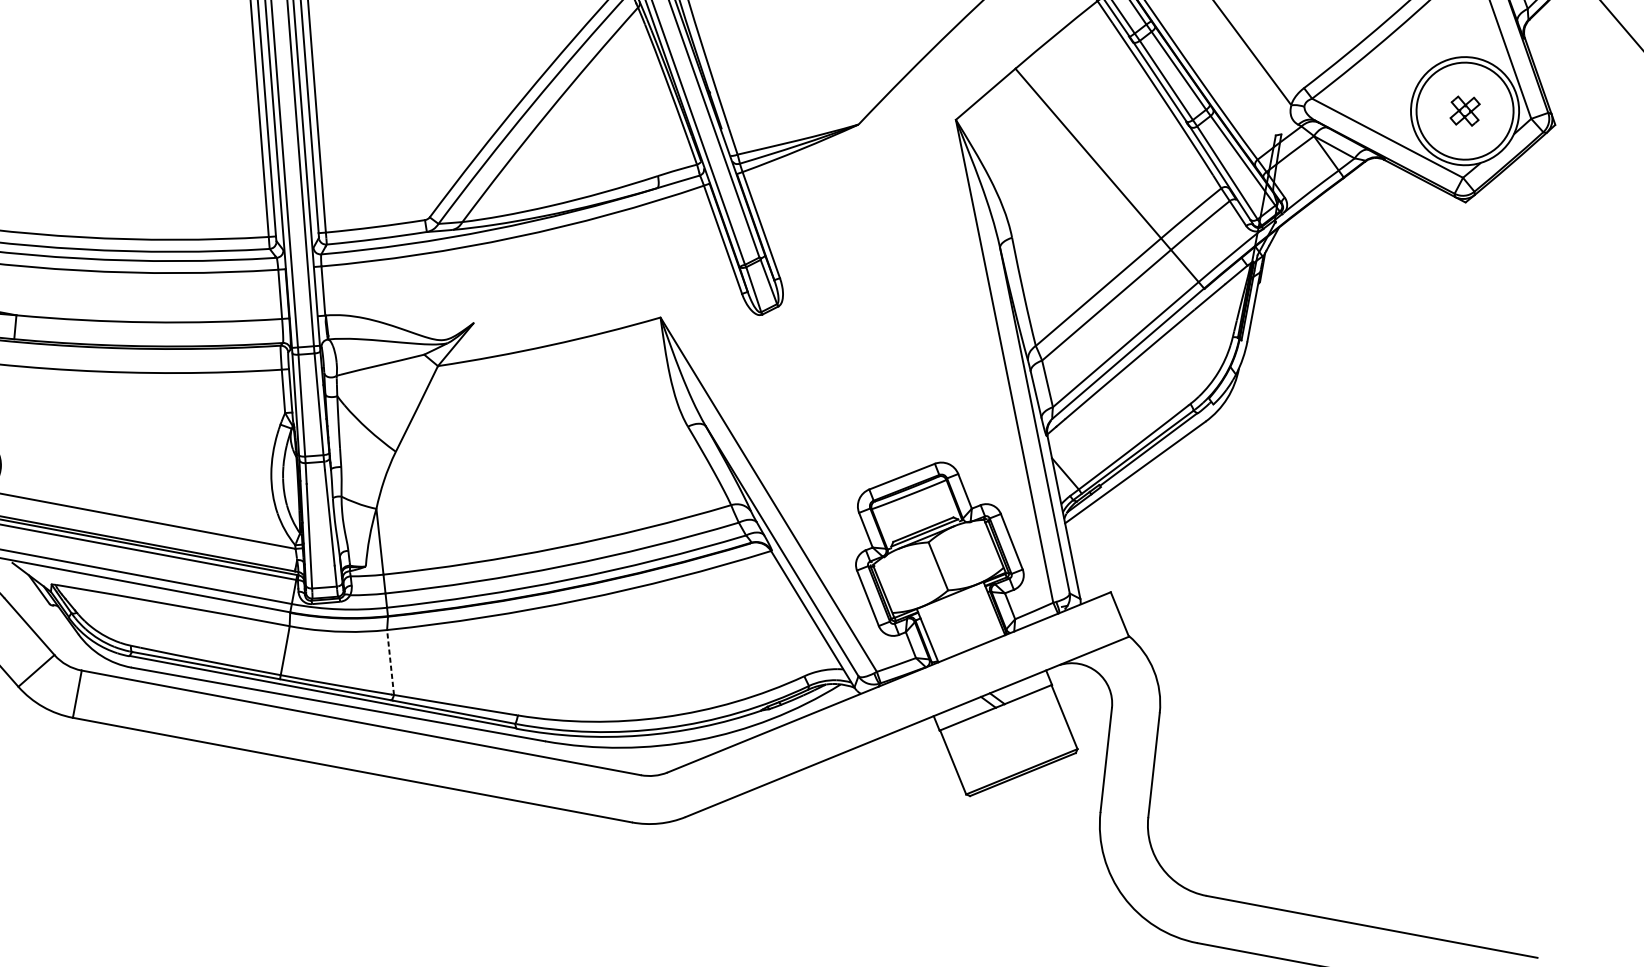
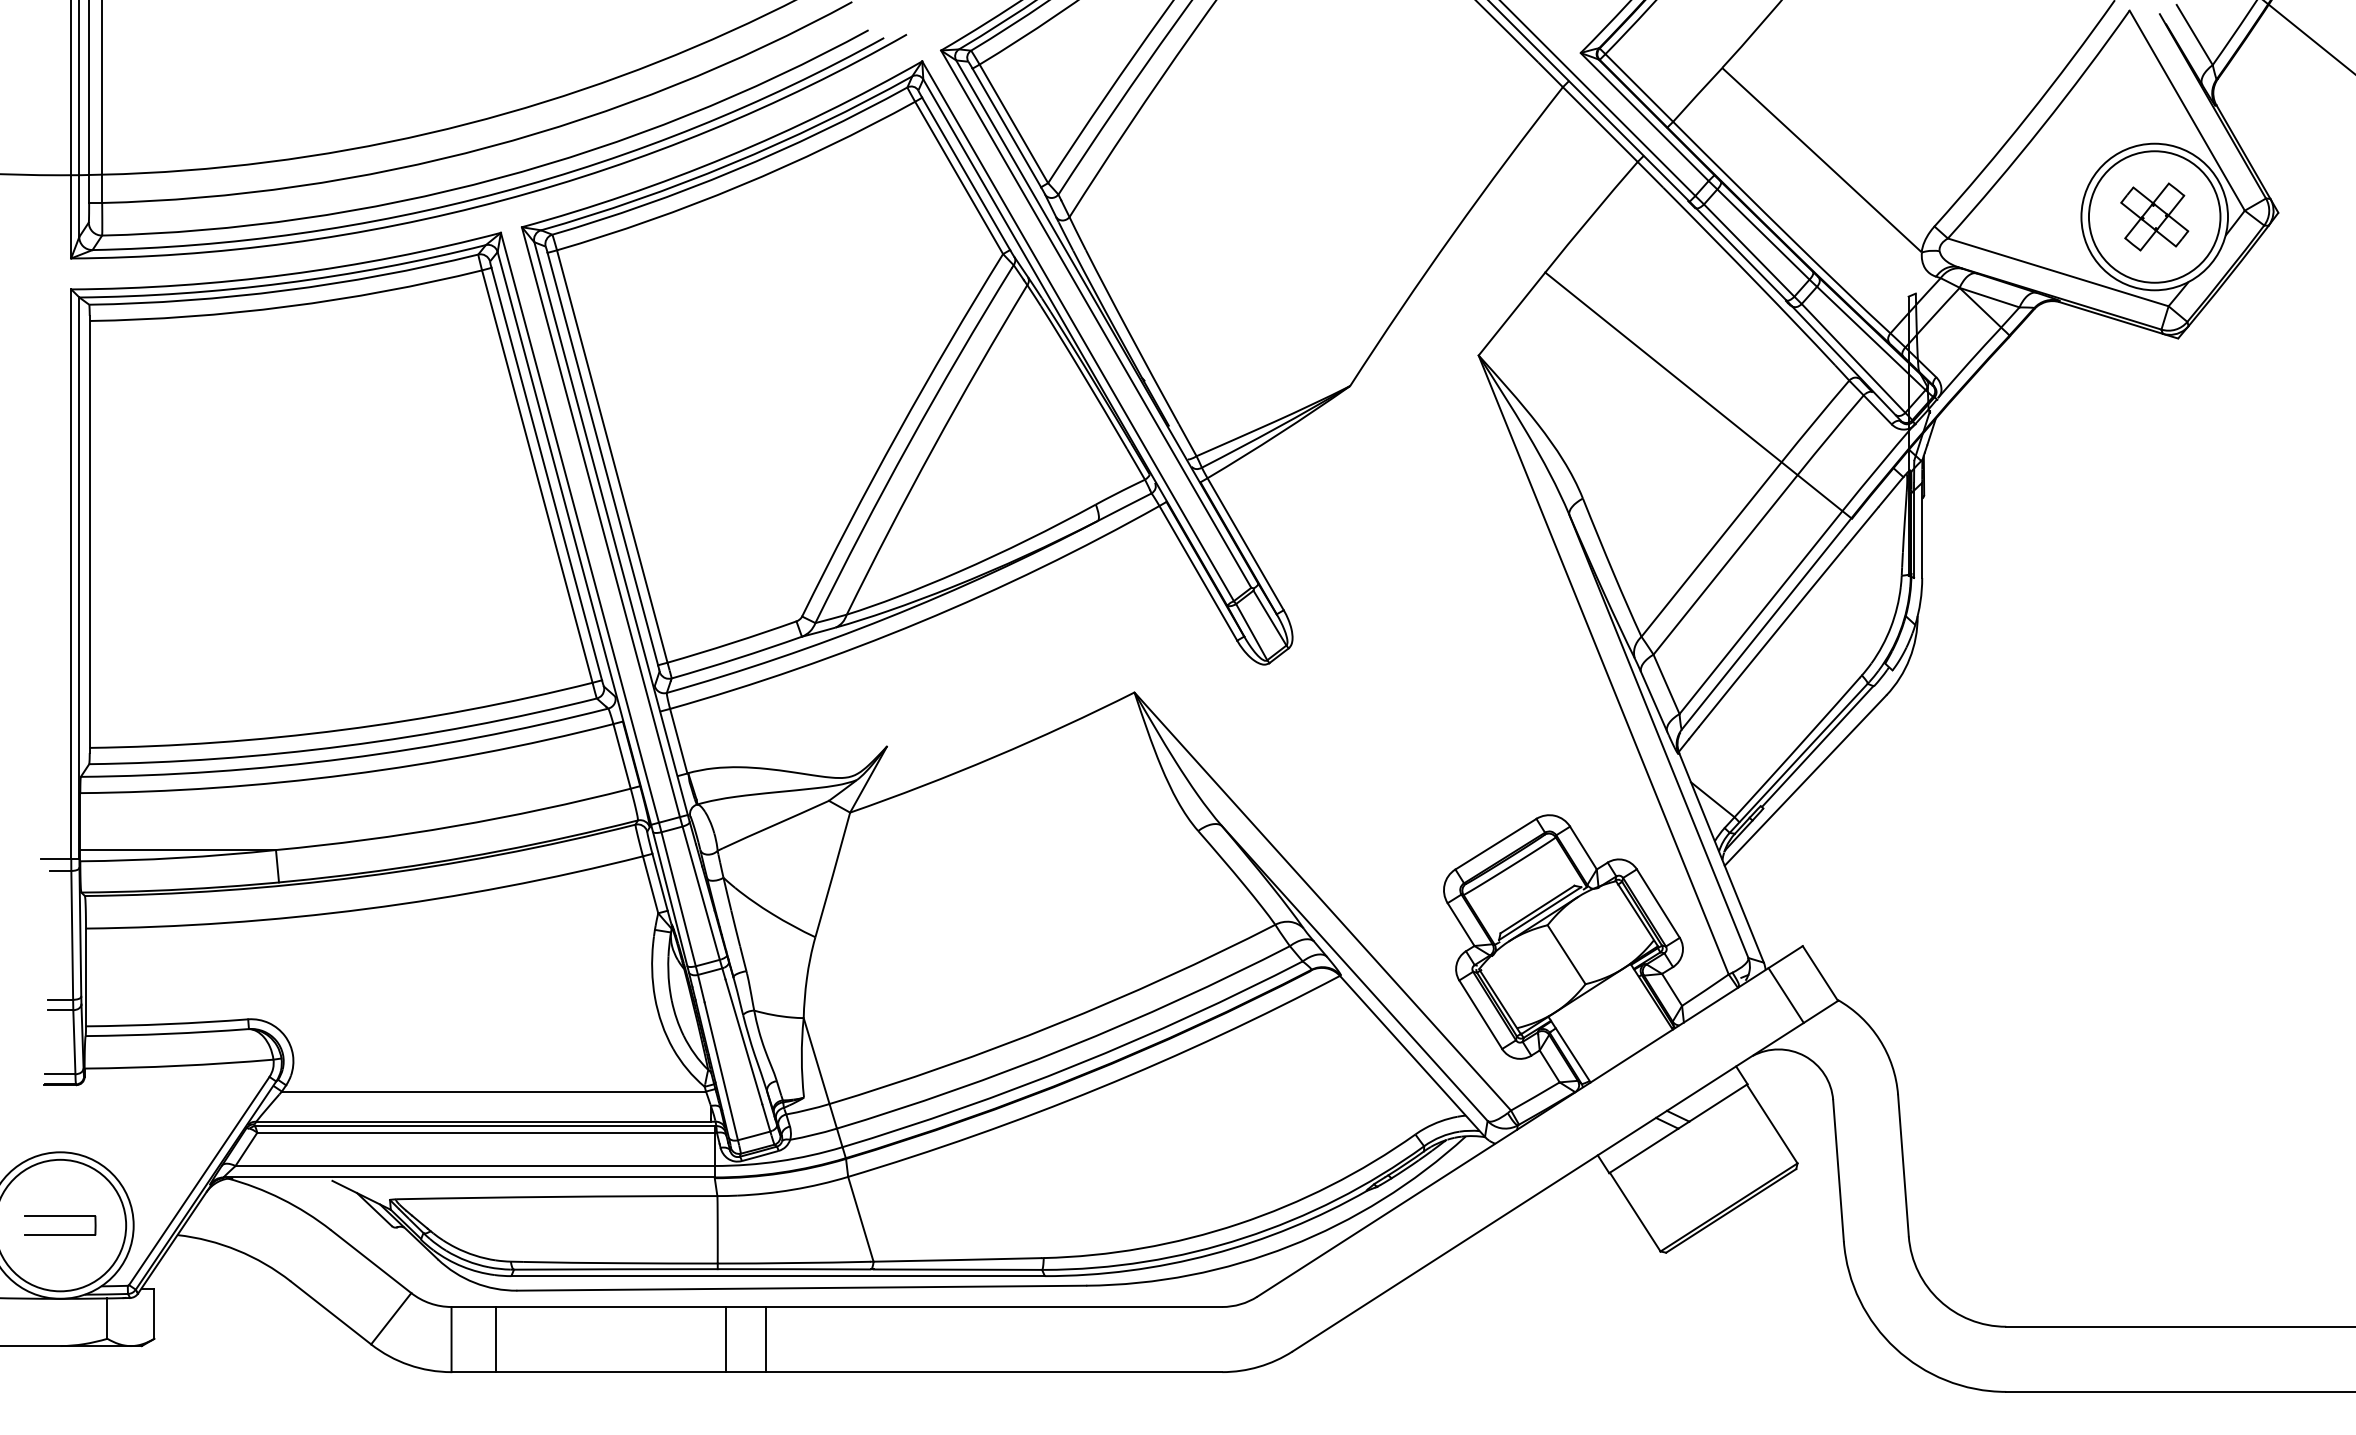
part: (1464, 110) -> (2154, 216), size x1.67
line: (1091, 625) -> (1785, 995), added
line: (390, 661) -> (860, 1218), dashed -> solid
line: (109, 700) -> (496, 1339), added
line: (276, 731) -> (725, 1339), added
line: (305, 736) -> (765, 1339), added

